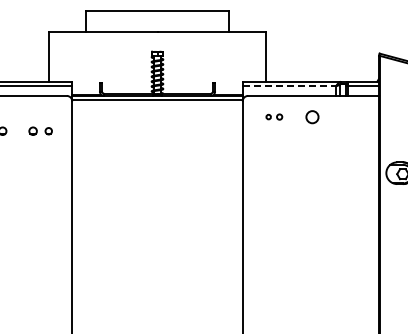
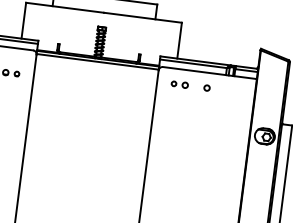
line: (289, 86) -> (193, 64), dashed -> solid
part: (274, 116) -> (180, 84), size x1.43
circle: (311, 116) -> (206, 87), size x0.62

